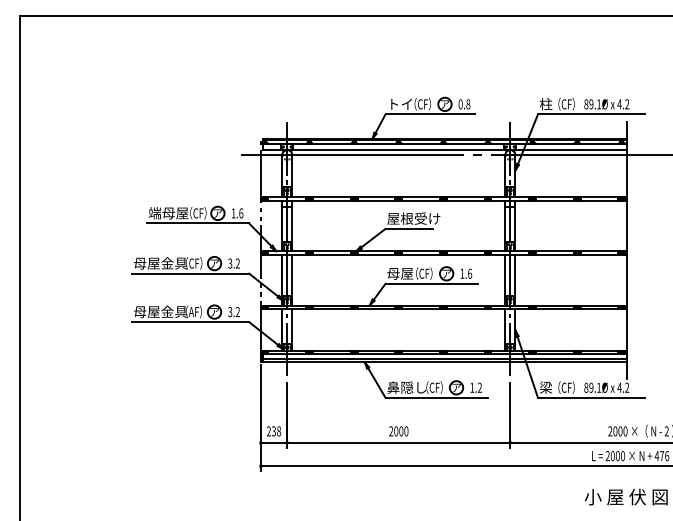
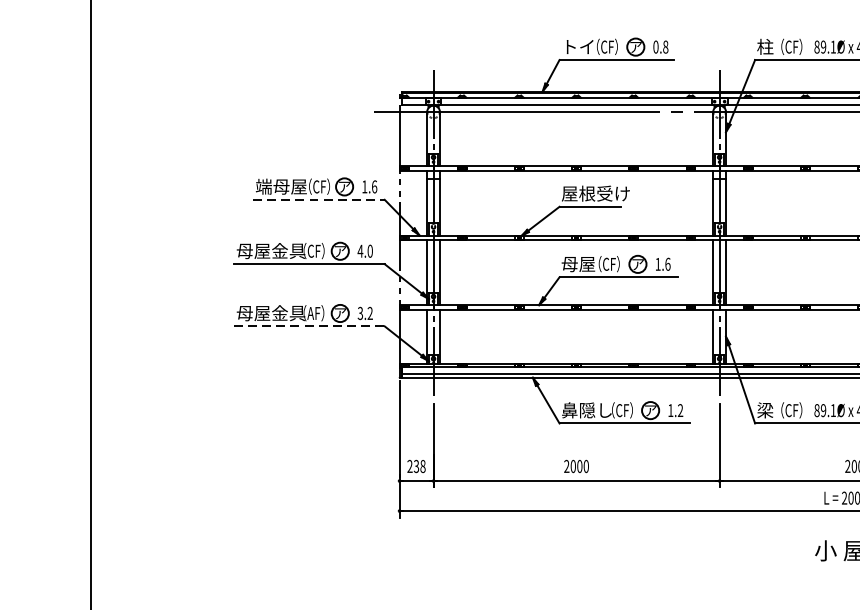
line: (198, 223) -> (319, 199), solid -> dashed
text: (233, 263) -> (364, 251), 3.2 -> 4.0
line: (190, 322) -> (309, 326), solid -> dashed

